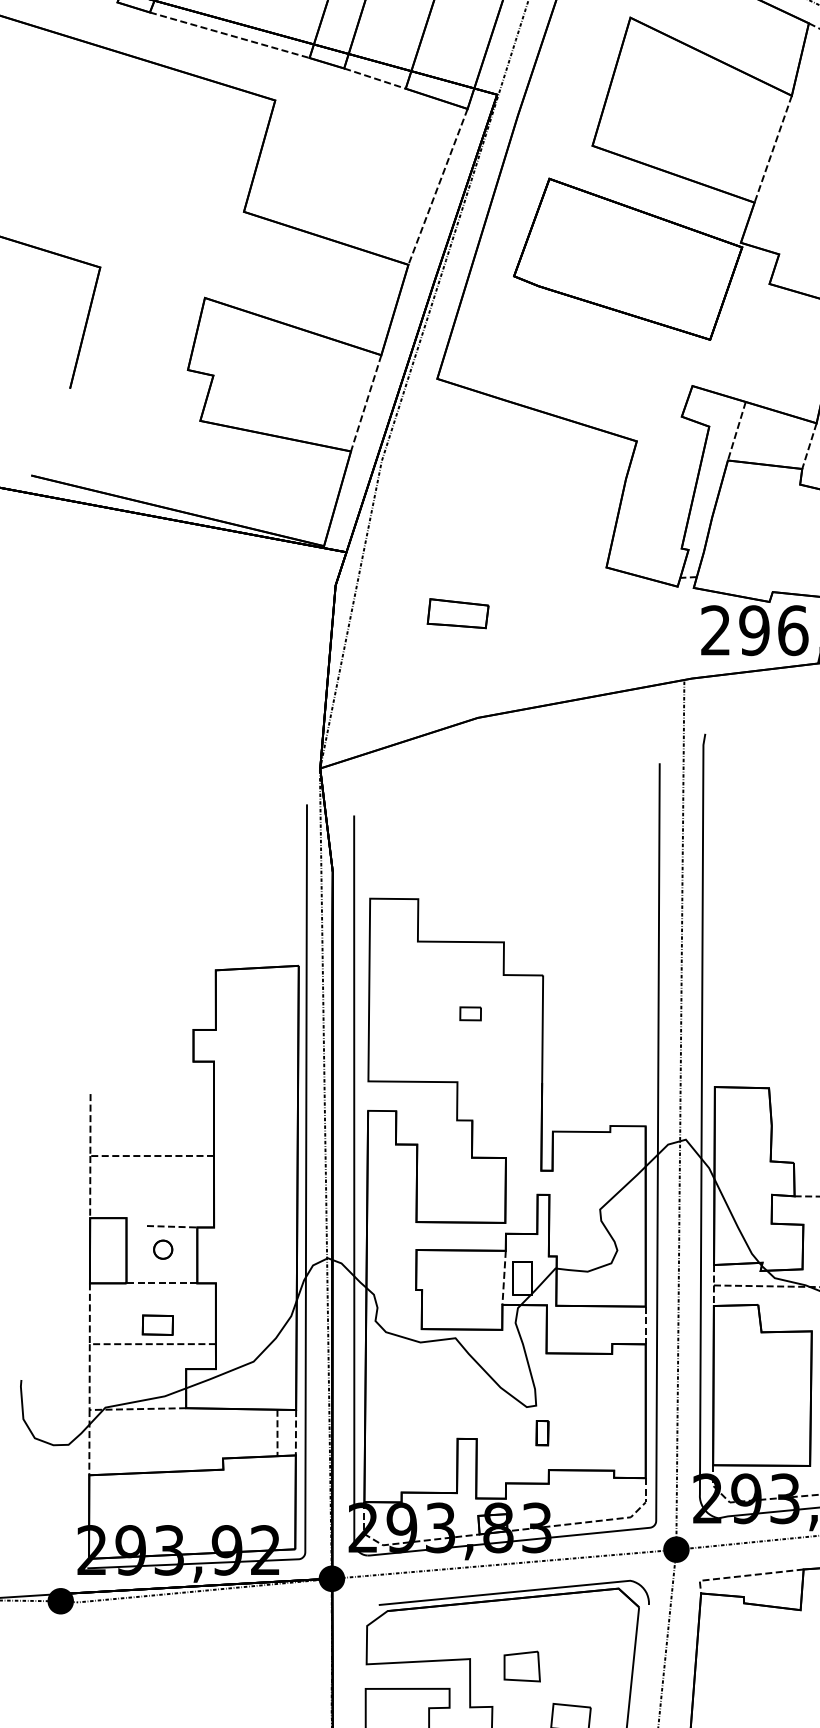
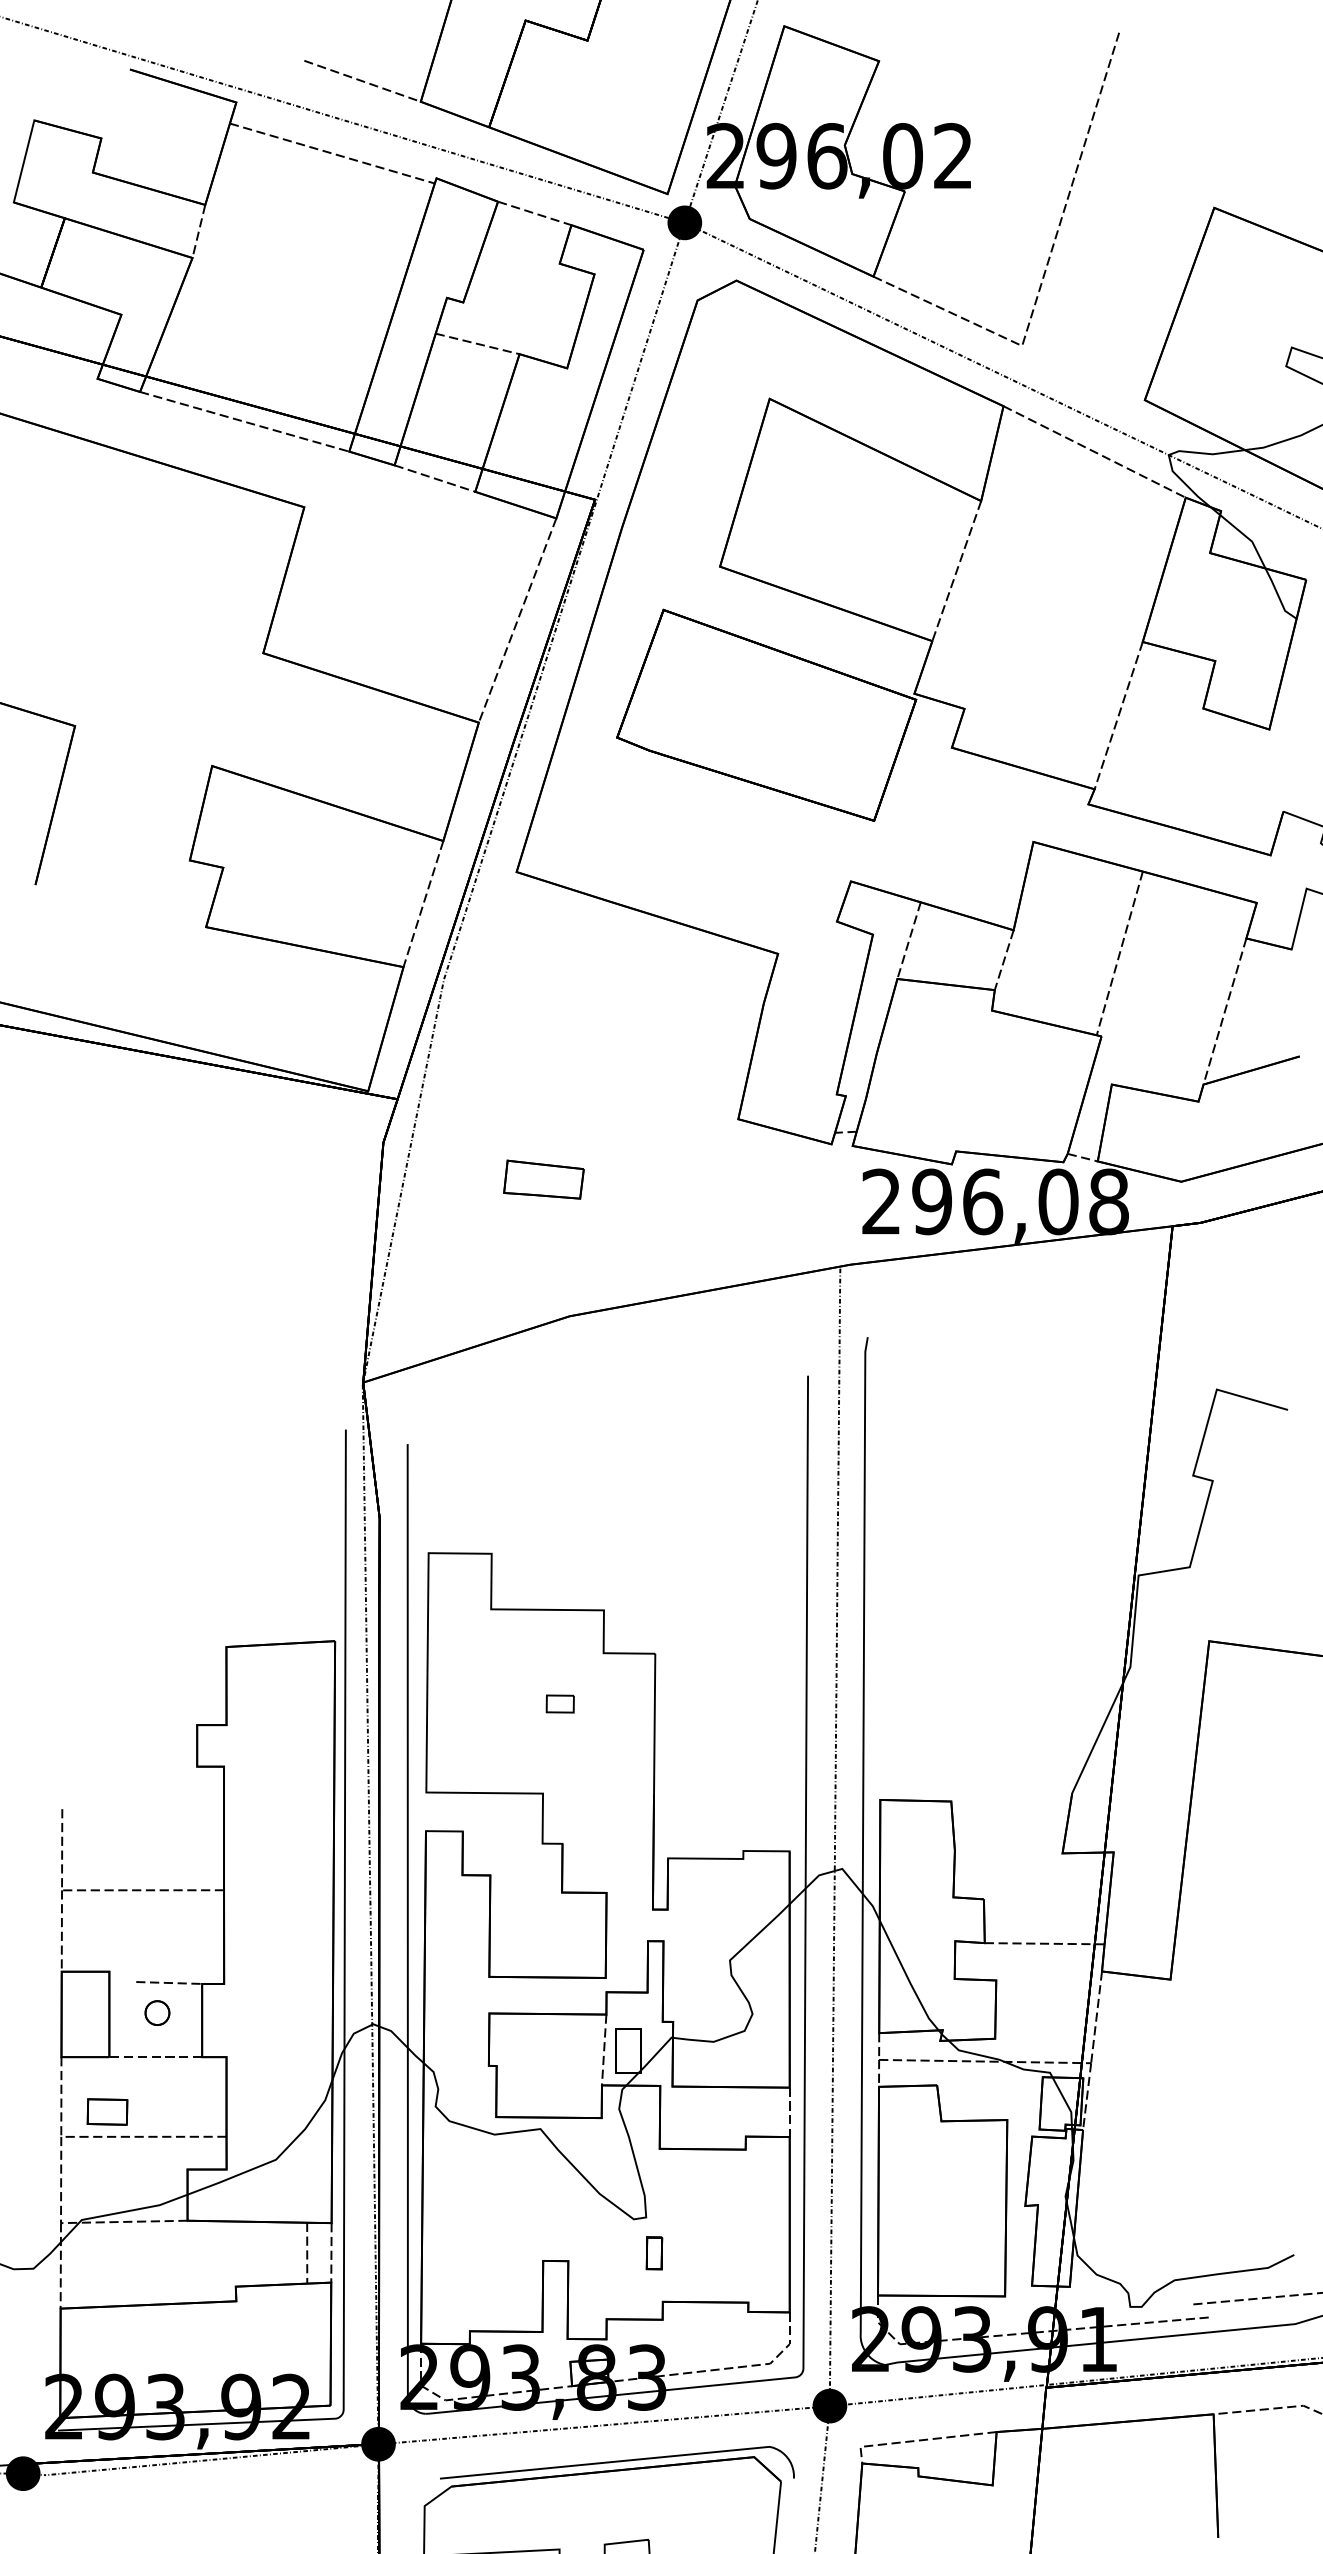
part: (157, 1324) -> (107, 2111), moved

